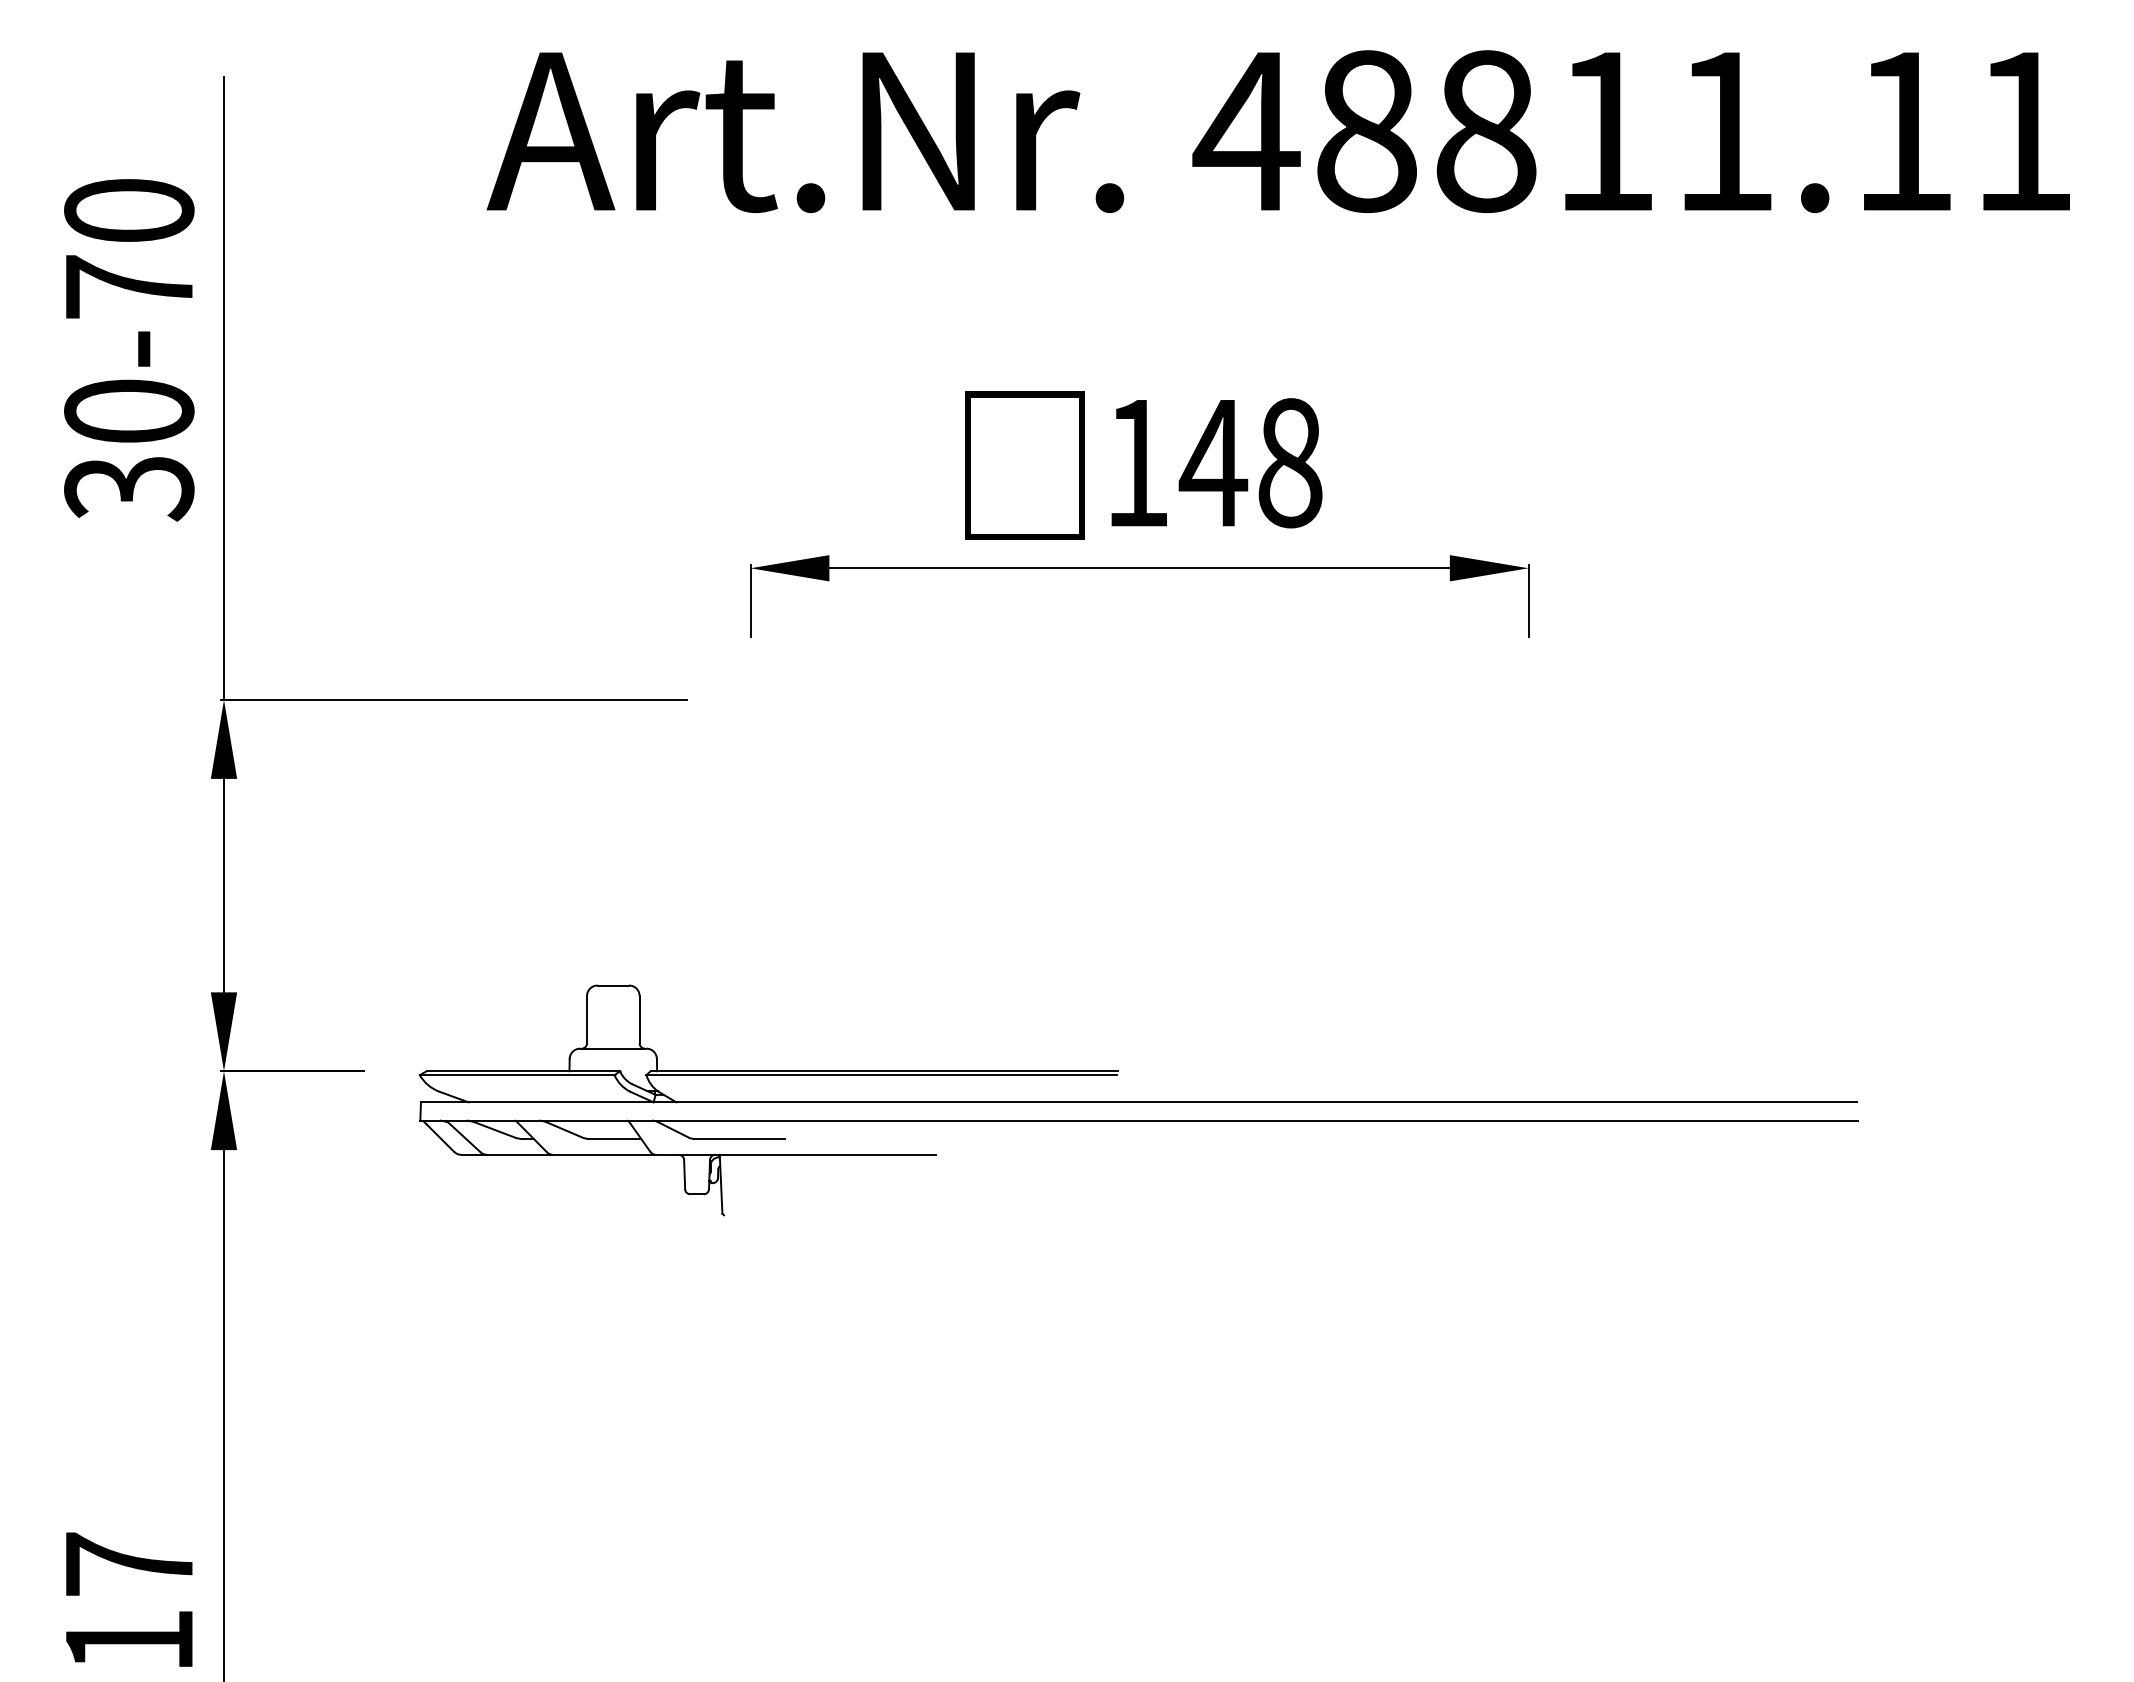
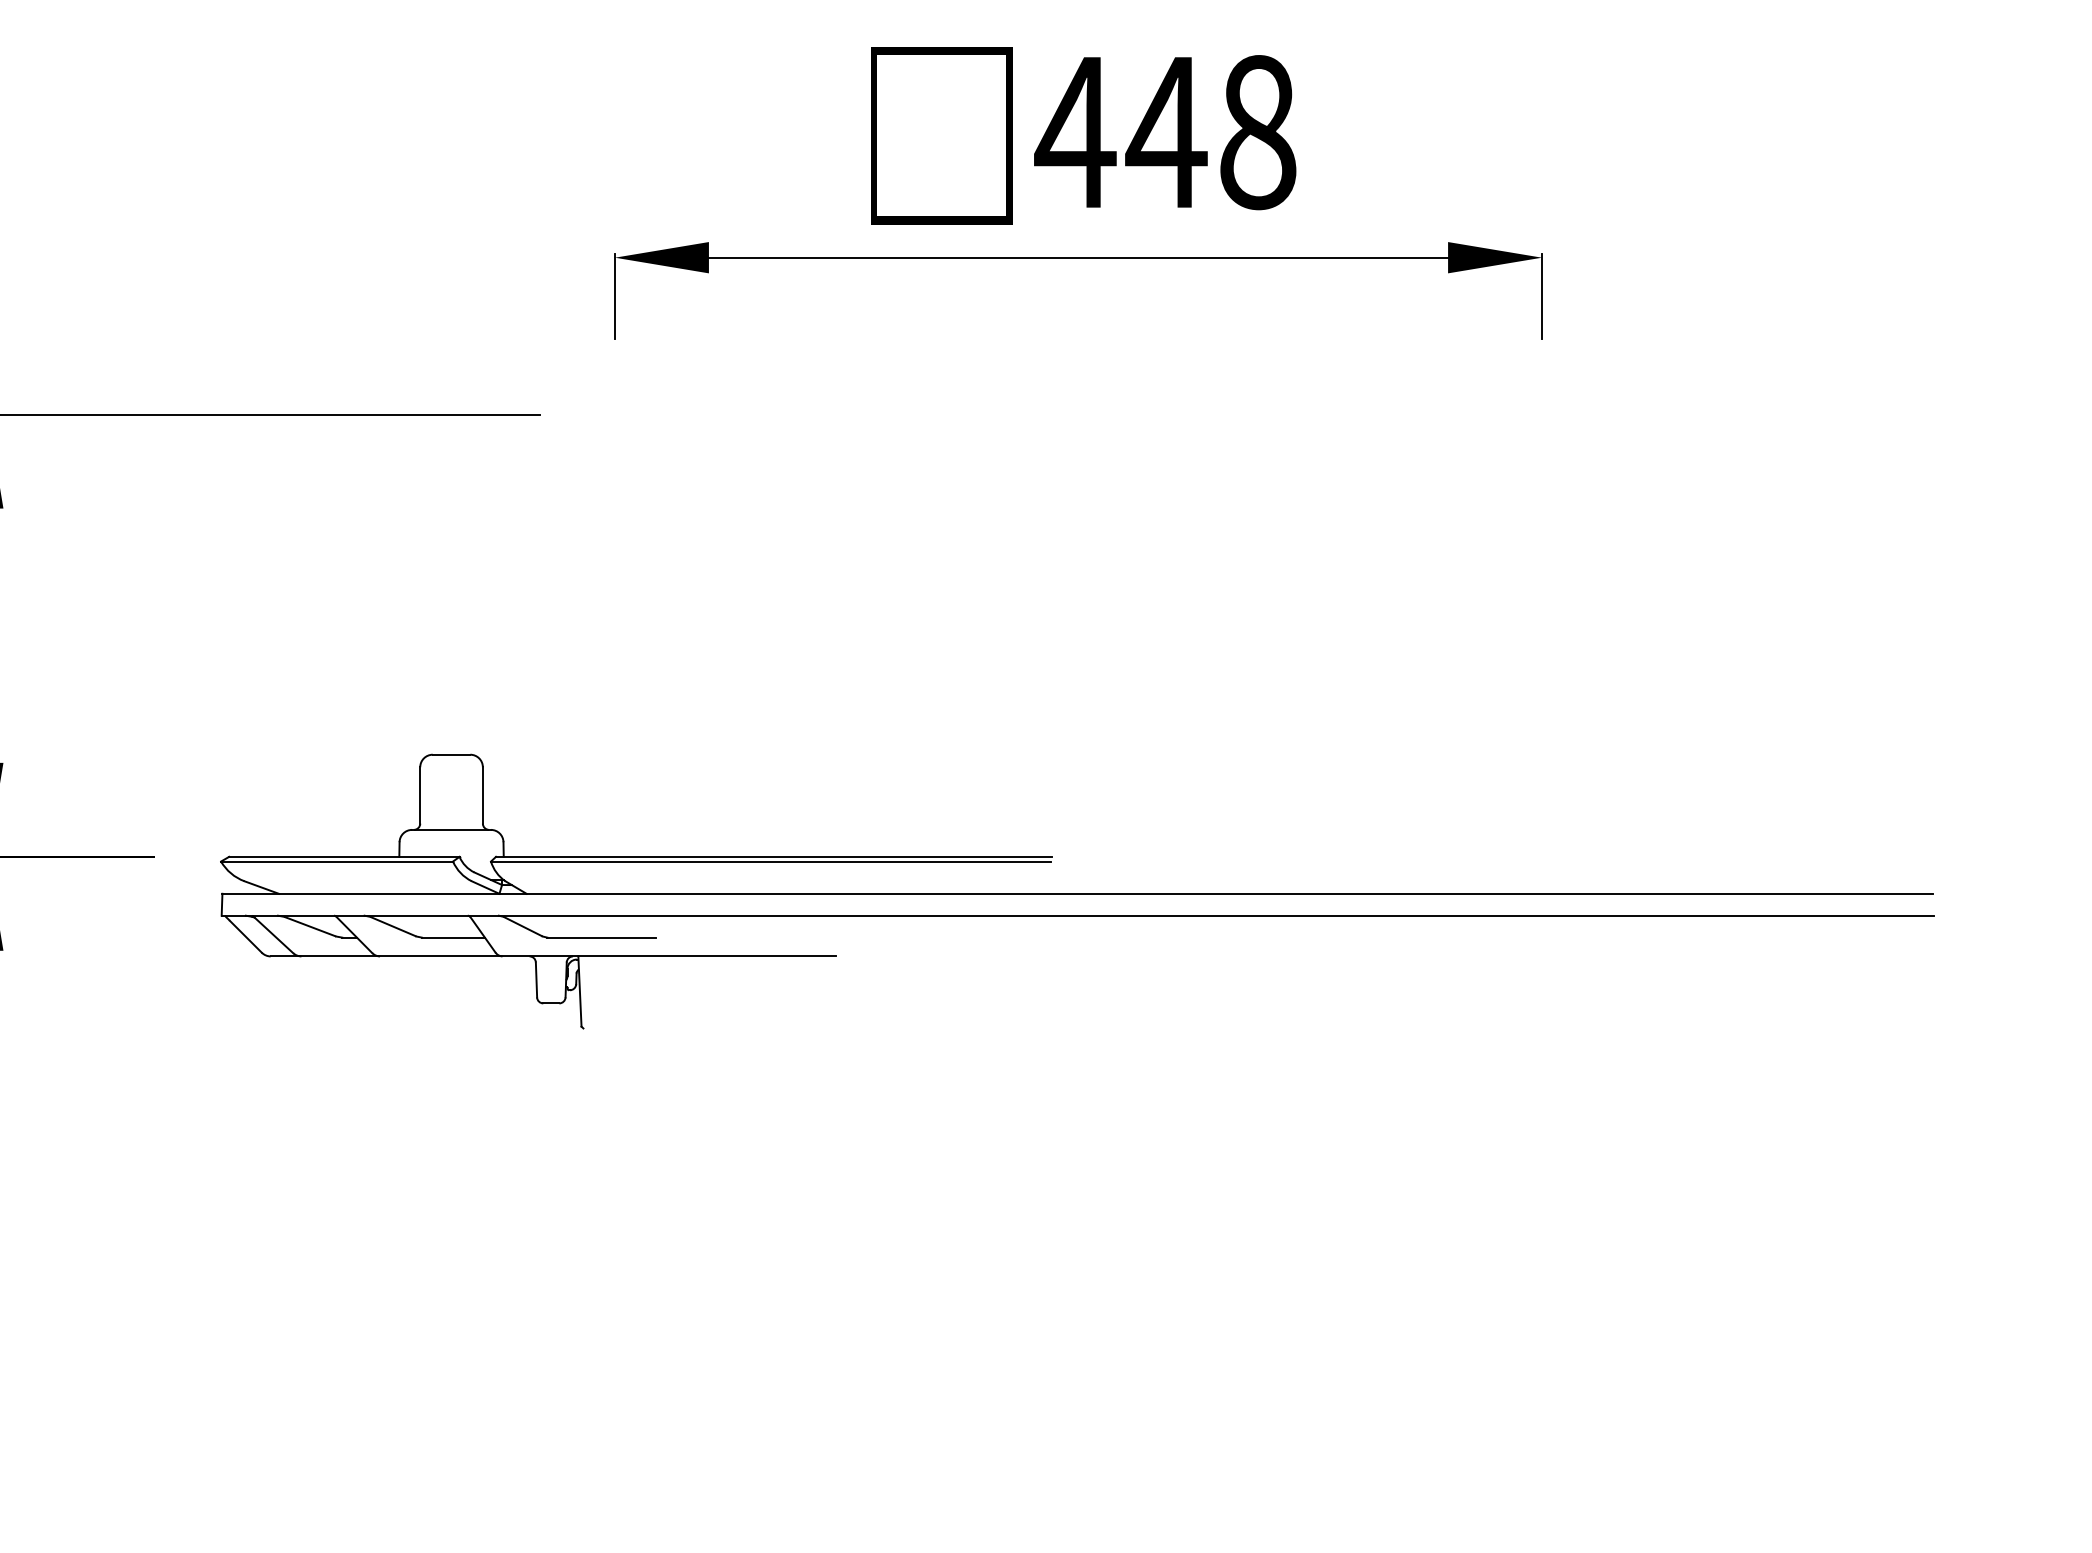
text: (1136, 463) -> (1074, 132), 148 -> 448

